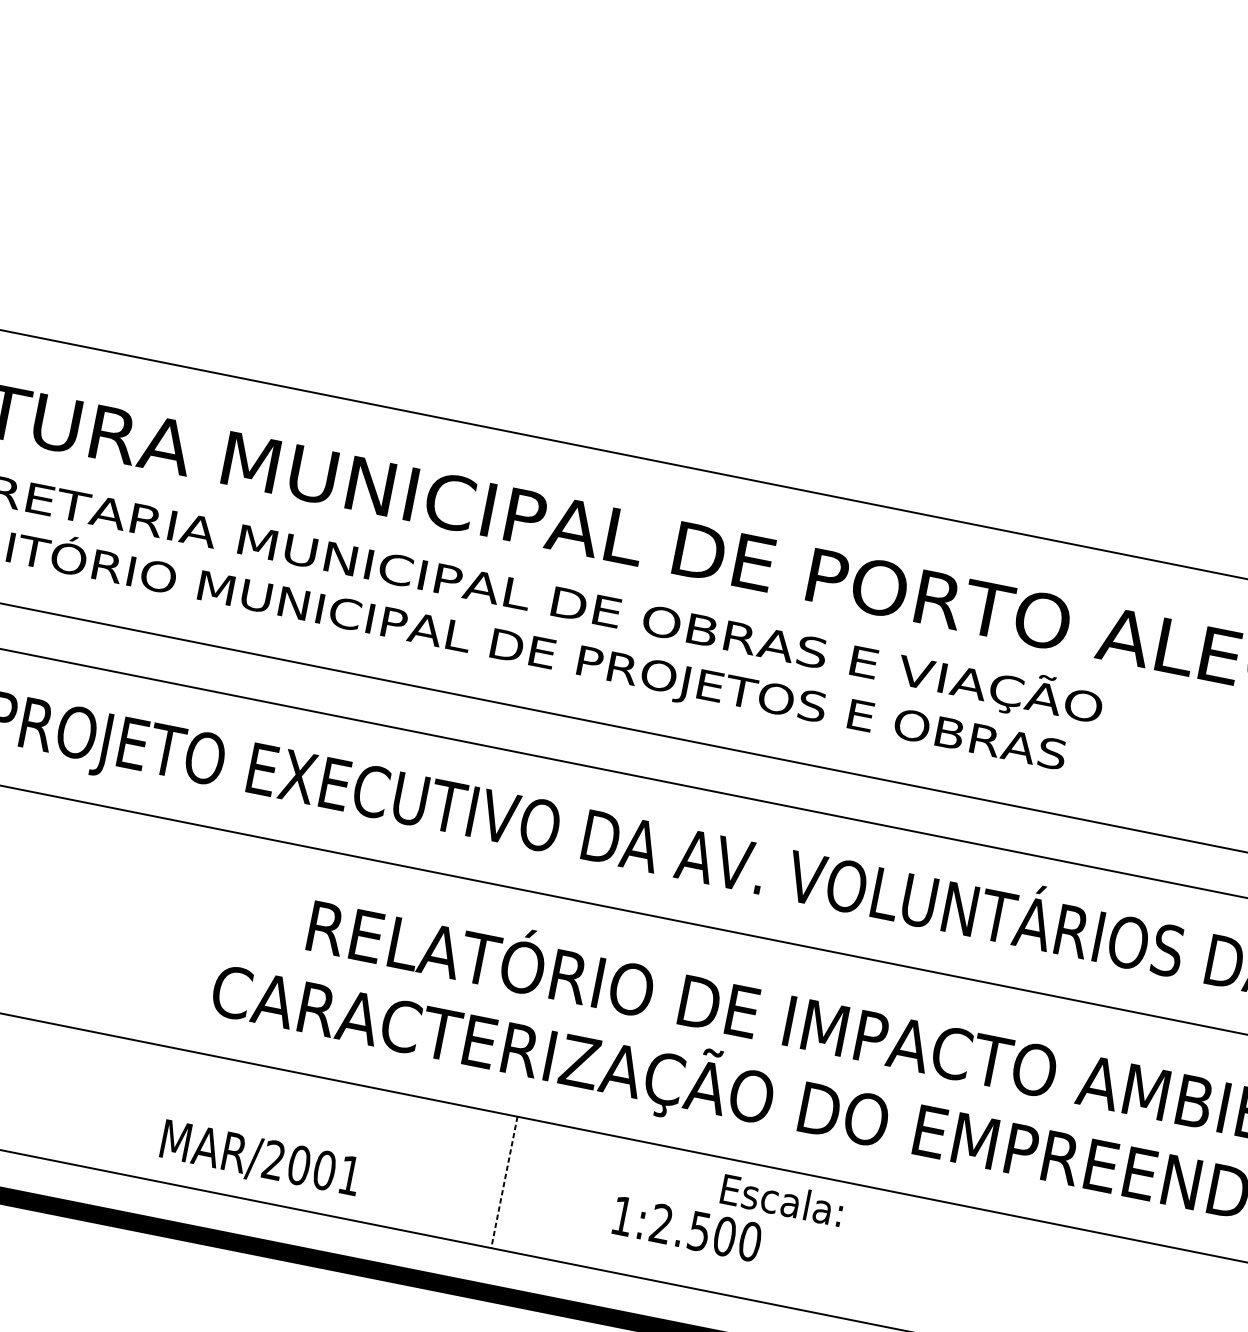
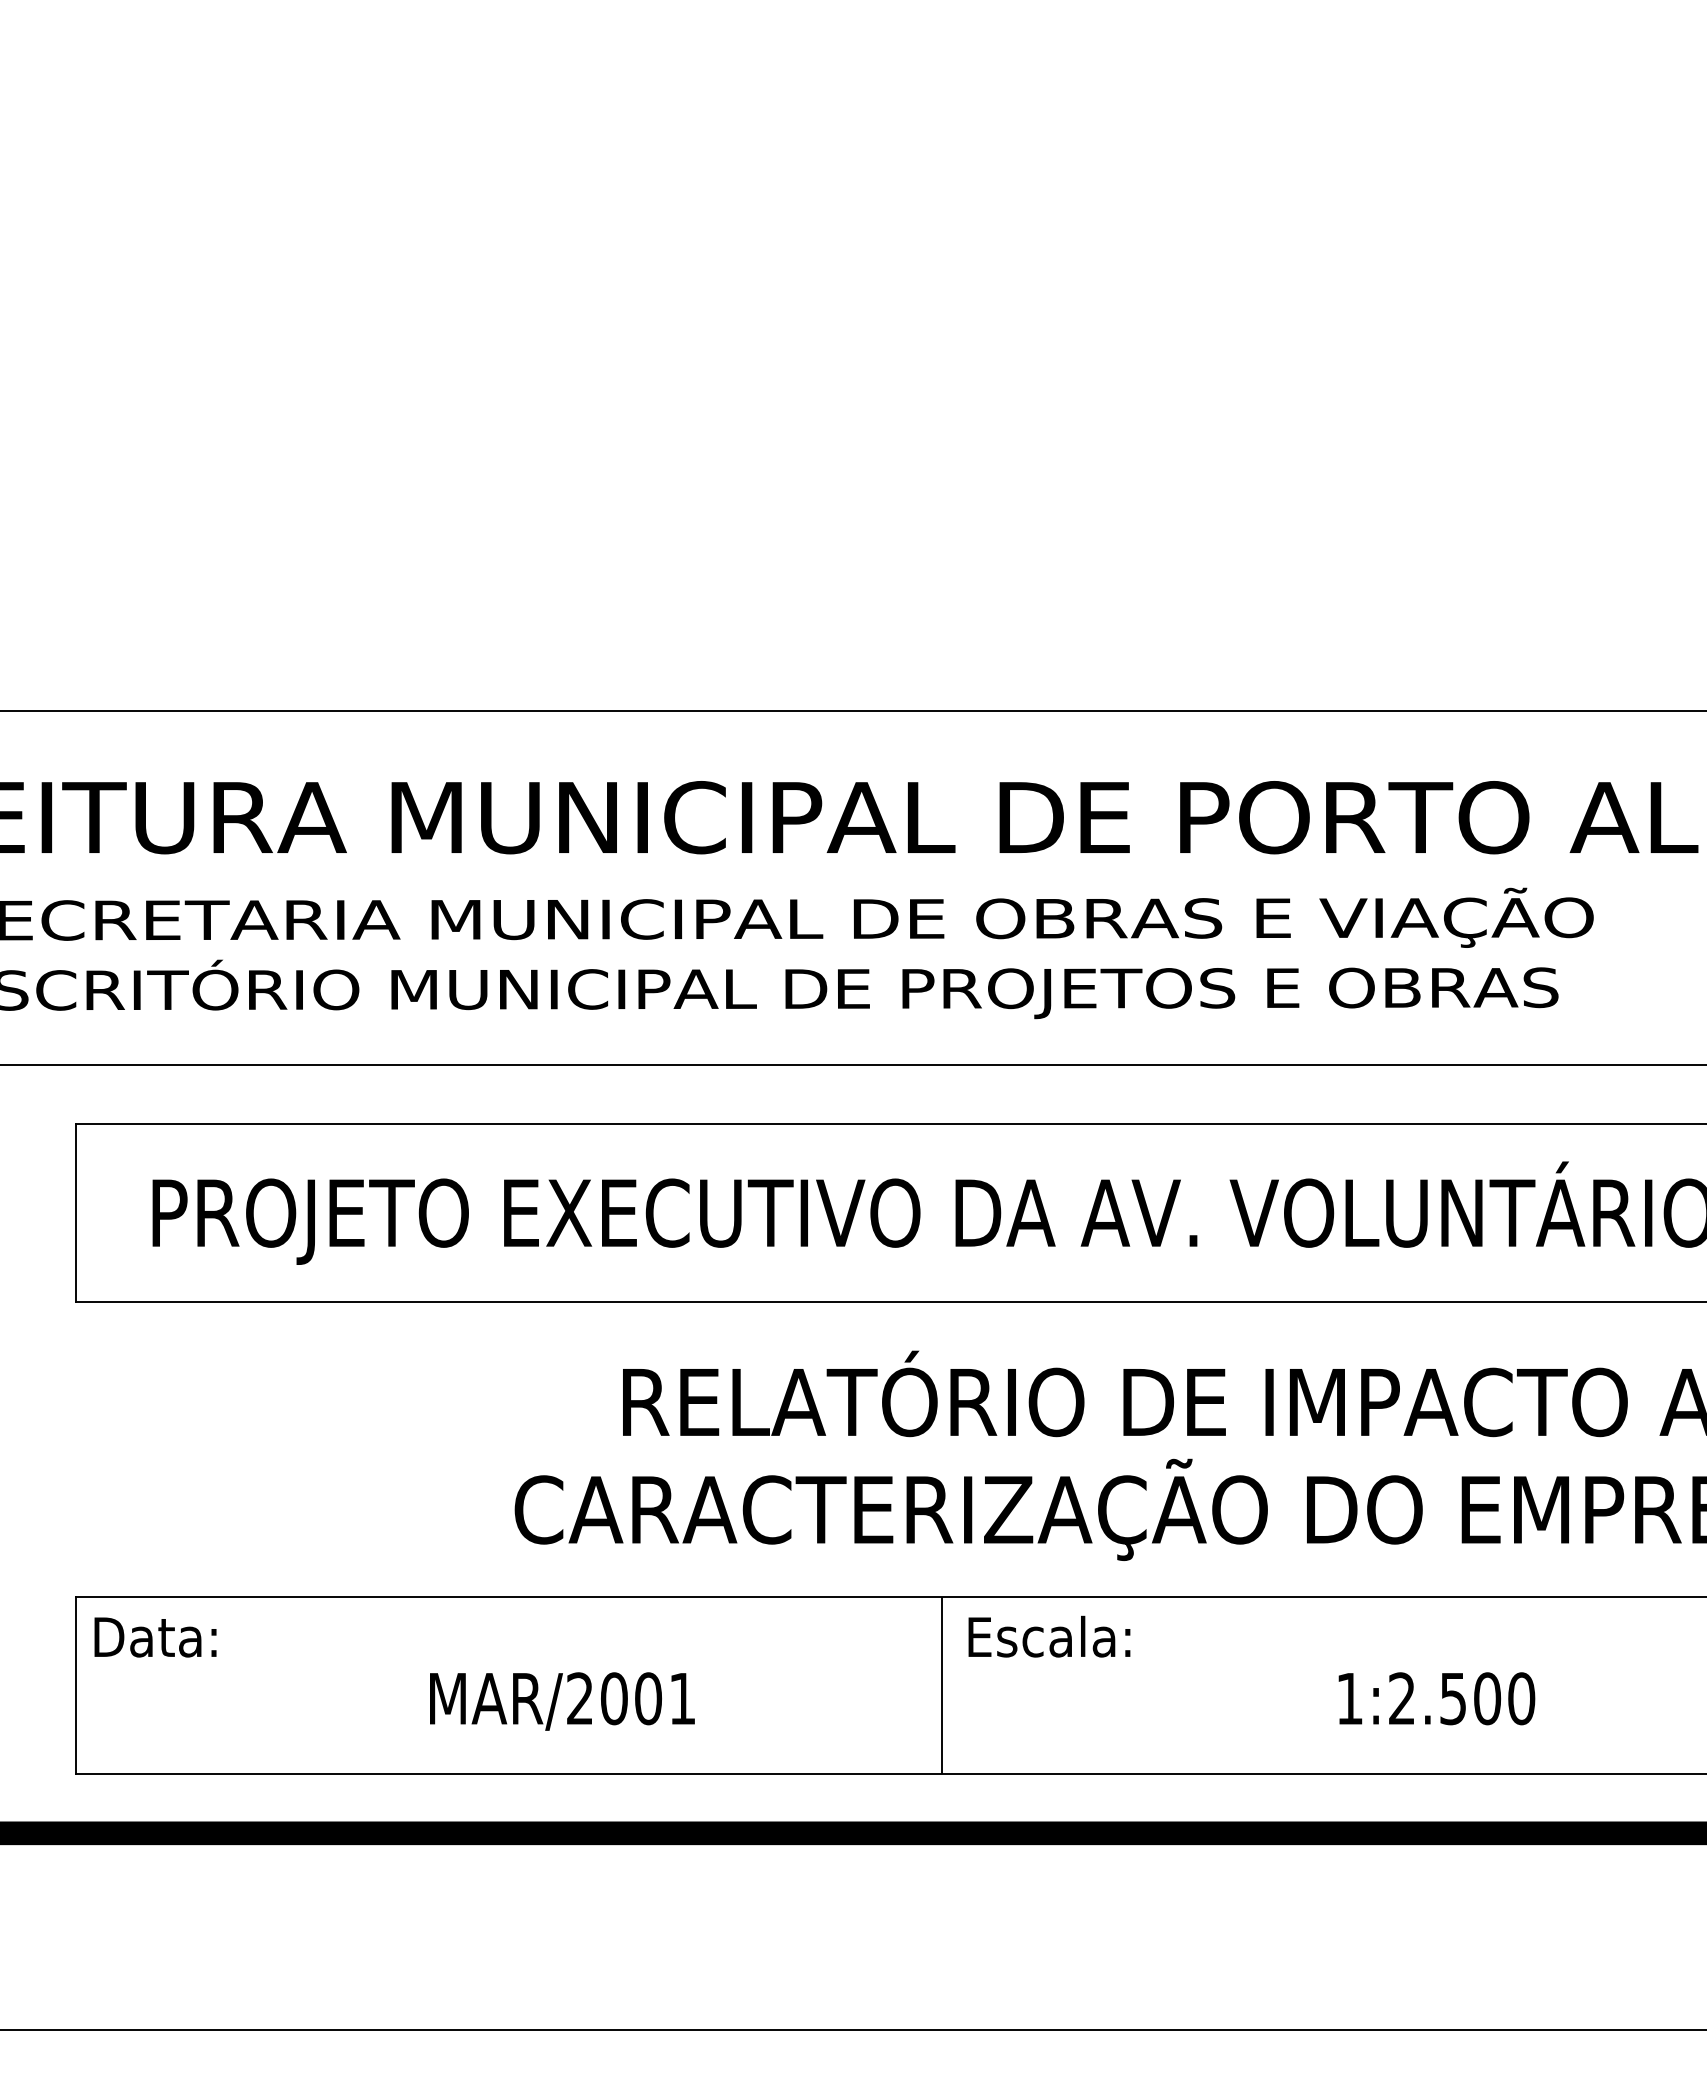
text: (260, 1159) -> (562, 1701), moved
line: (504, 1182) -> (941, 1685), dashed -> solid
text: (782, 1200) -> (1049, 1636), moved
text: (687, 1228) -> (1436, 1698), moved

